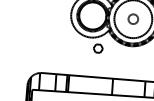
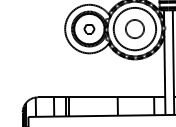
circle: (132, 18) -> (134, 28), size x1.67
part: (98, 49) -> (89, 29), moved

